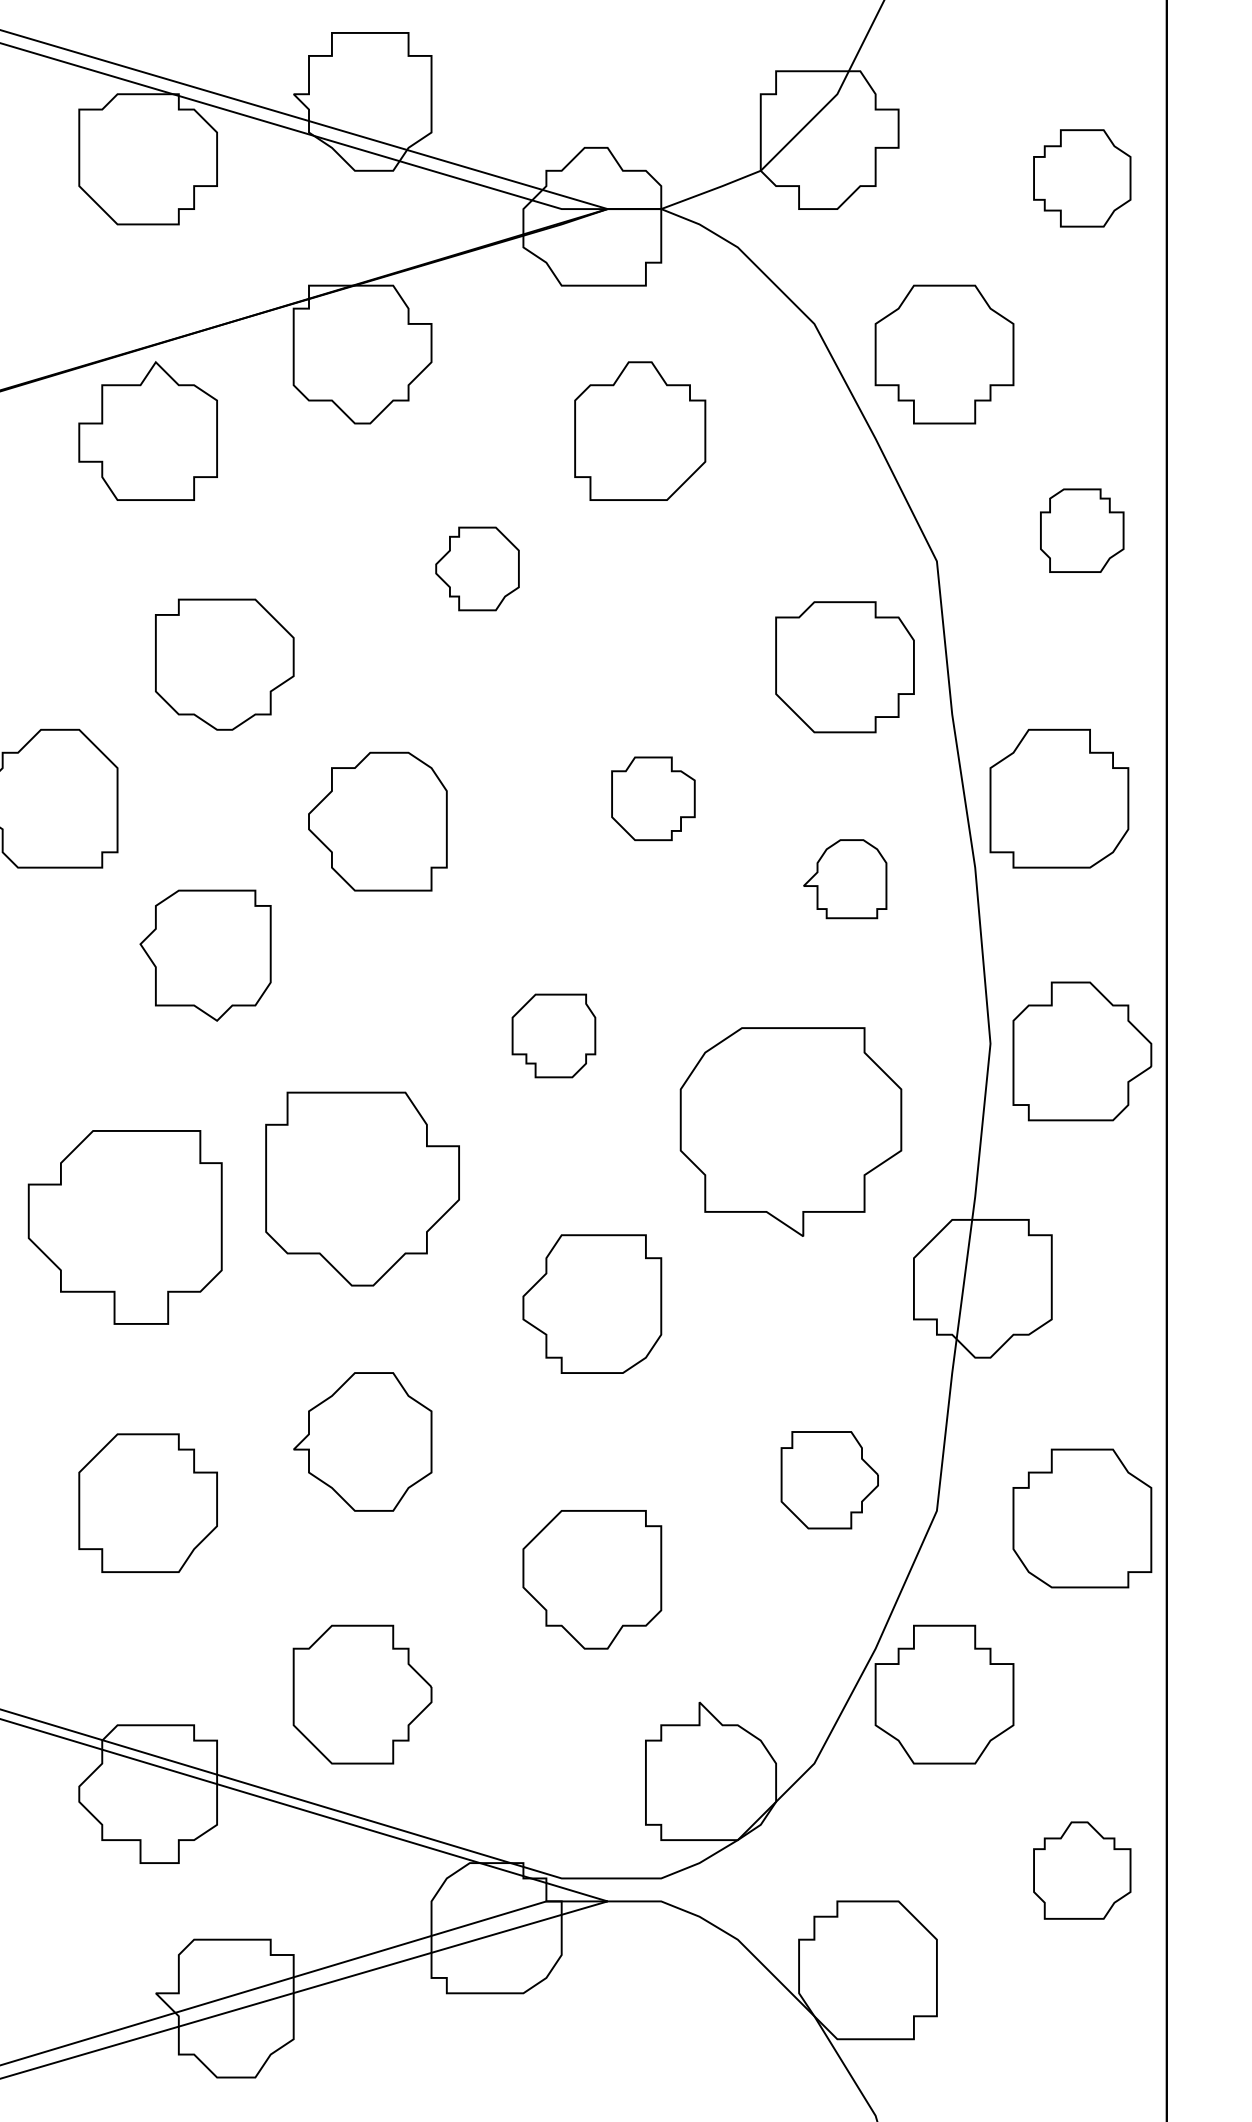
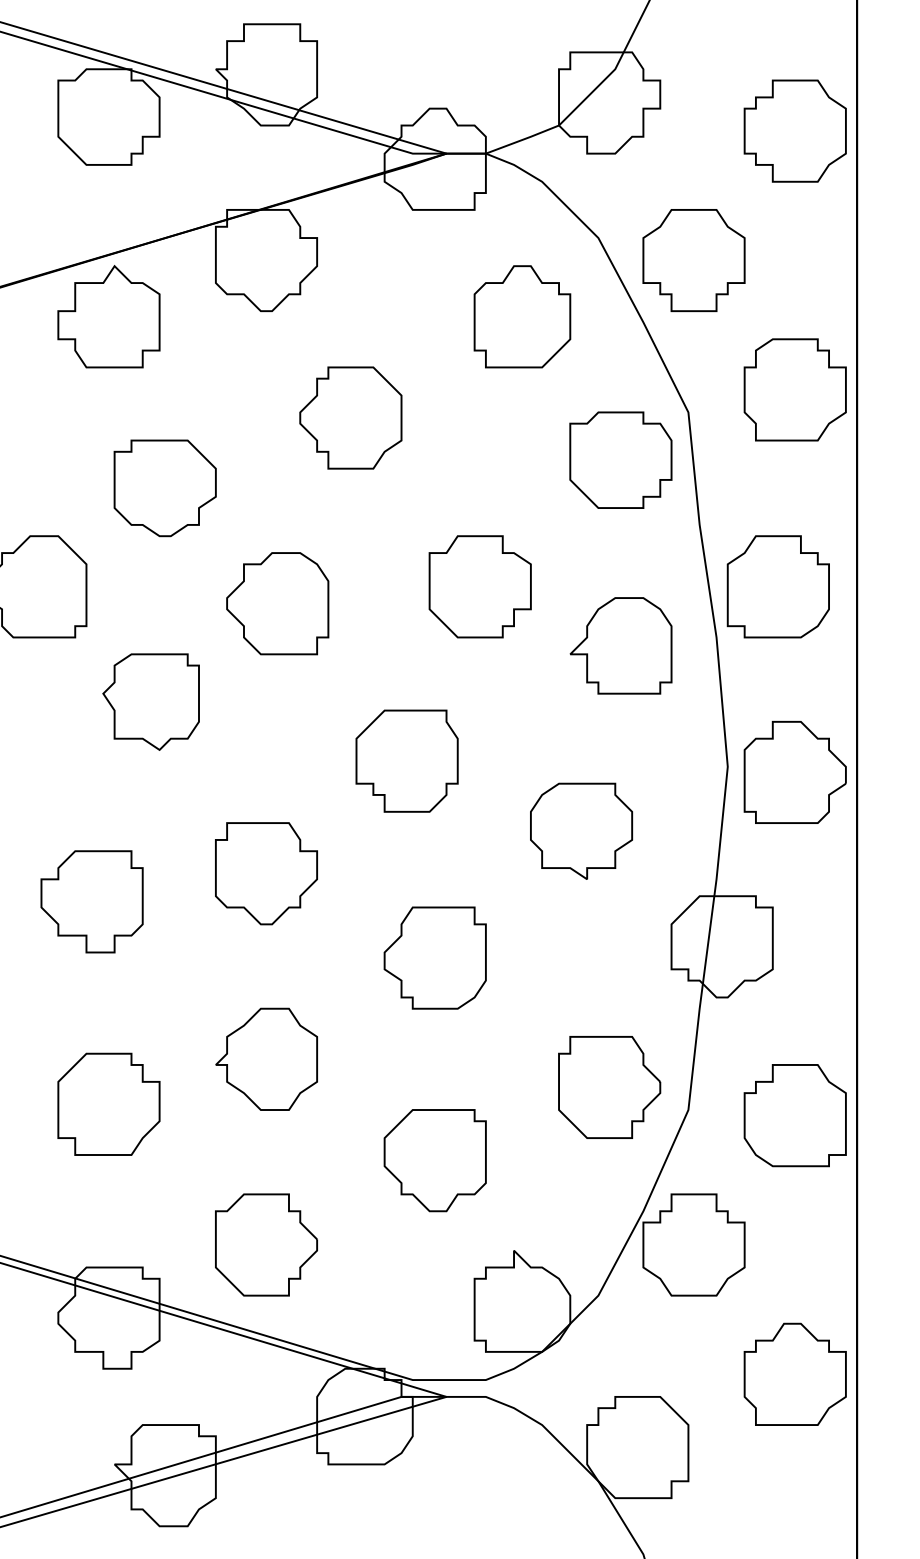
part: (1081, 177) -> (794, 130), size x1.43
part: (640, 430) -> (522, 316), moved
part: (1081, 530) -> (794, 389), size x1.67
part: (476, 568) -> (350, 417), size x1.67
part: (844, 666) -> (620, 459), moved
part: (652, 798) -> (479, 586), size x1.67
part: (844, 878) -> (620, 645), size x1.67
part: (553, 1035) -> (406, 760), size x1.67
part: (791, 1130) -> (581, 830), size x0.62
part: (362, 1188) -> (266, 873), size x0.71
part: (124, 1227) -> (91, 901), size x0.71
part: (829, 1480) -> (609, 1087), size x1.43
part: (1081, 1869) -> (794, 1373), size x1.43

